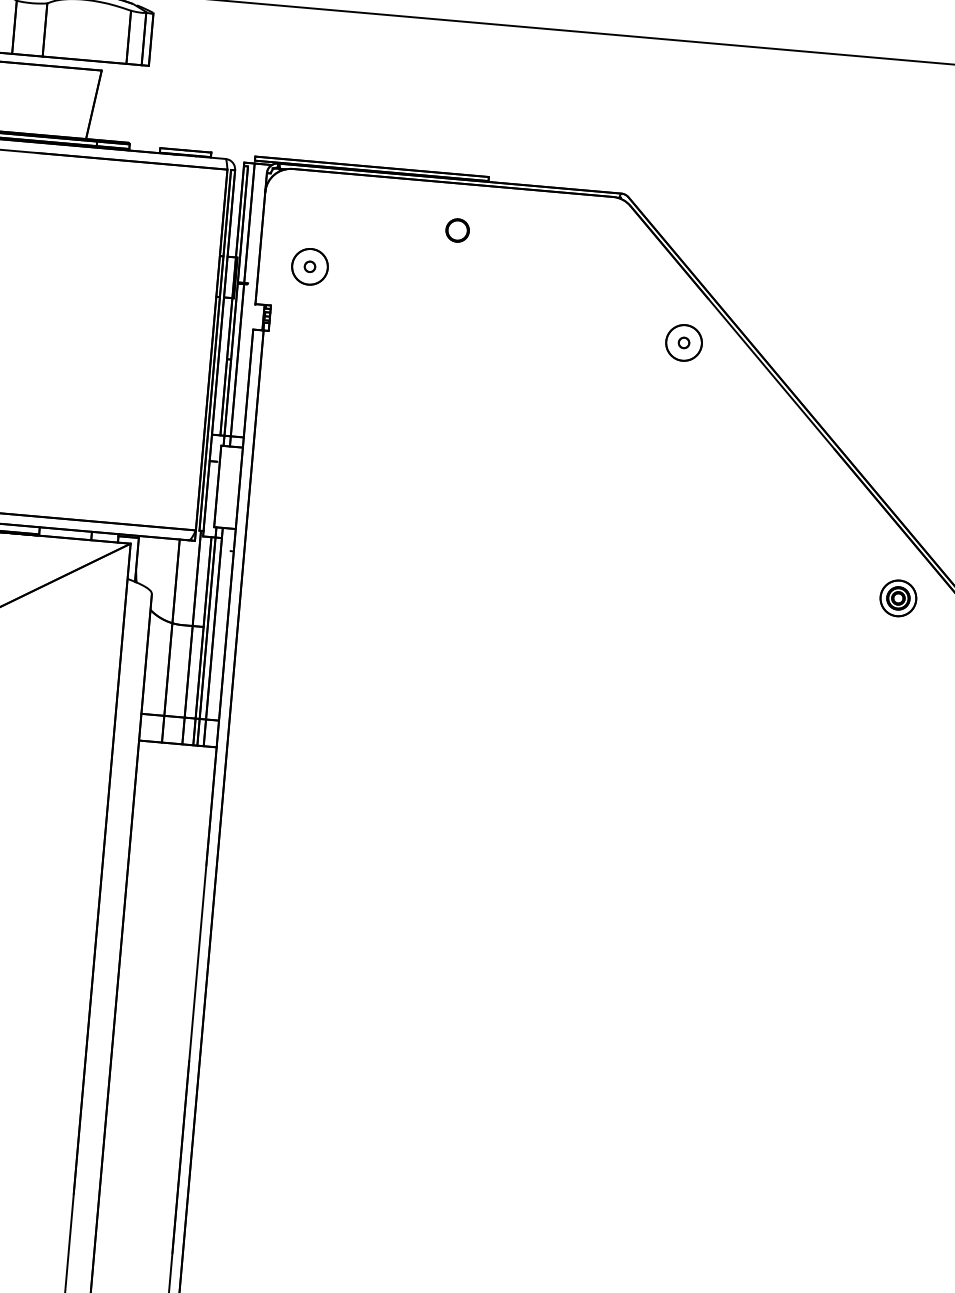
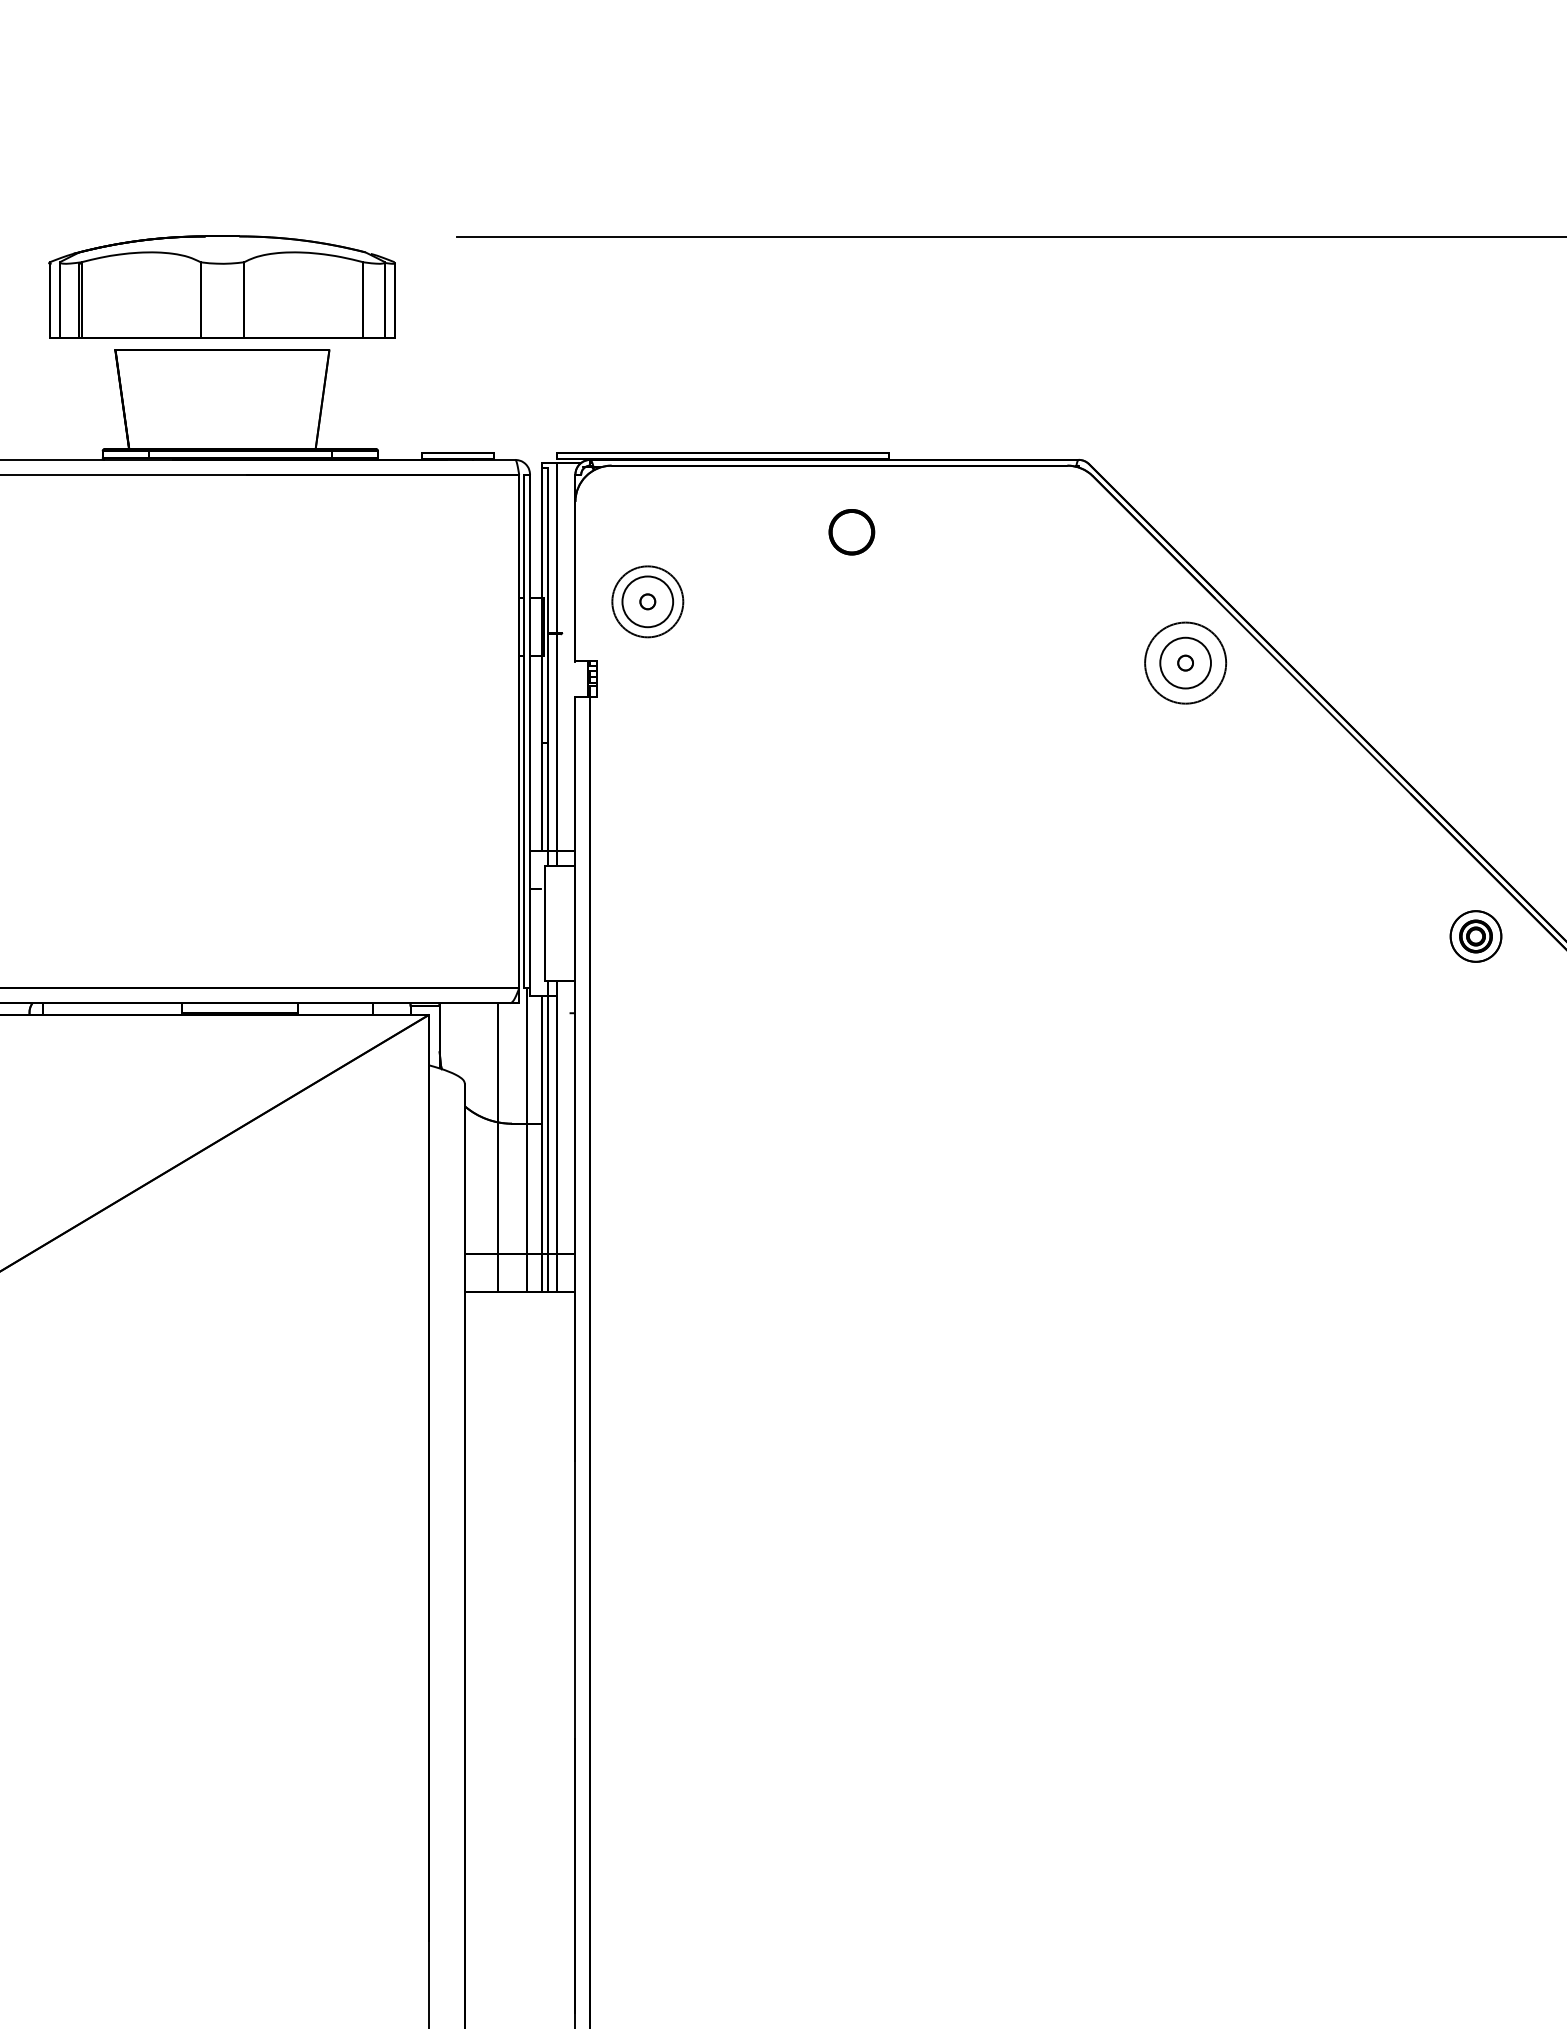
part: (457, 230) -> (851, 532), size x1.4
circle: (309, 266) -> (647, 601), size x1.4
circle: (684, 342) -> (1185, 662), size x1.6
part: (898, 598) -> (1475, 936), moved

